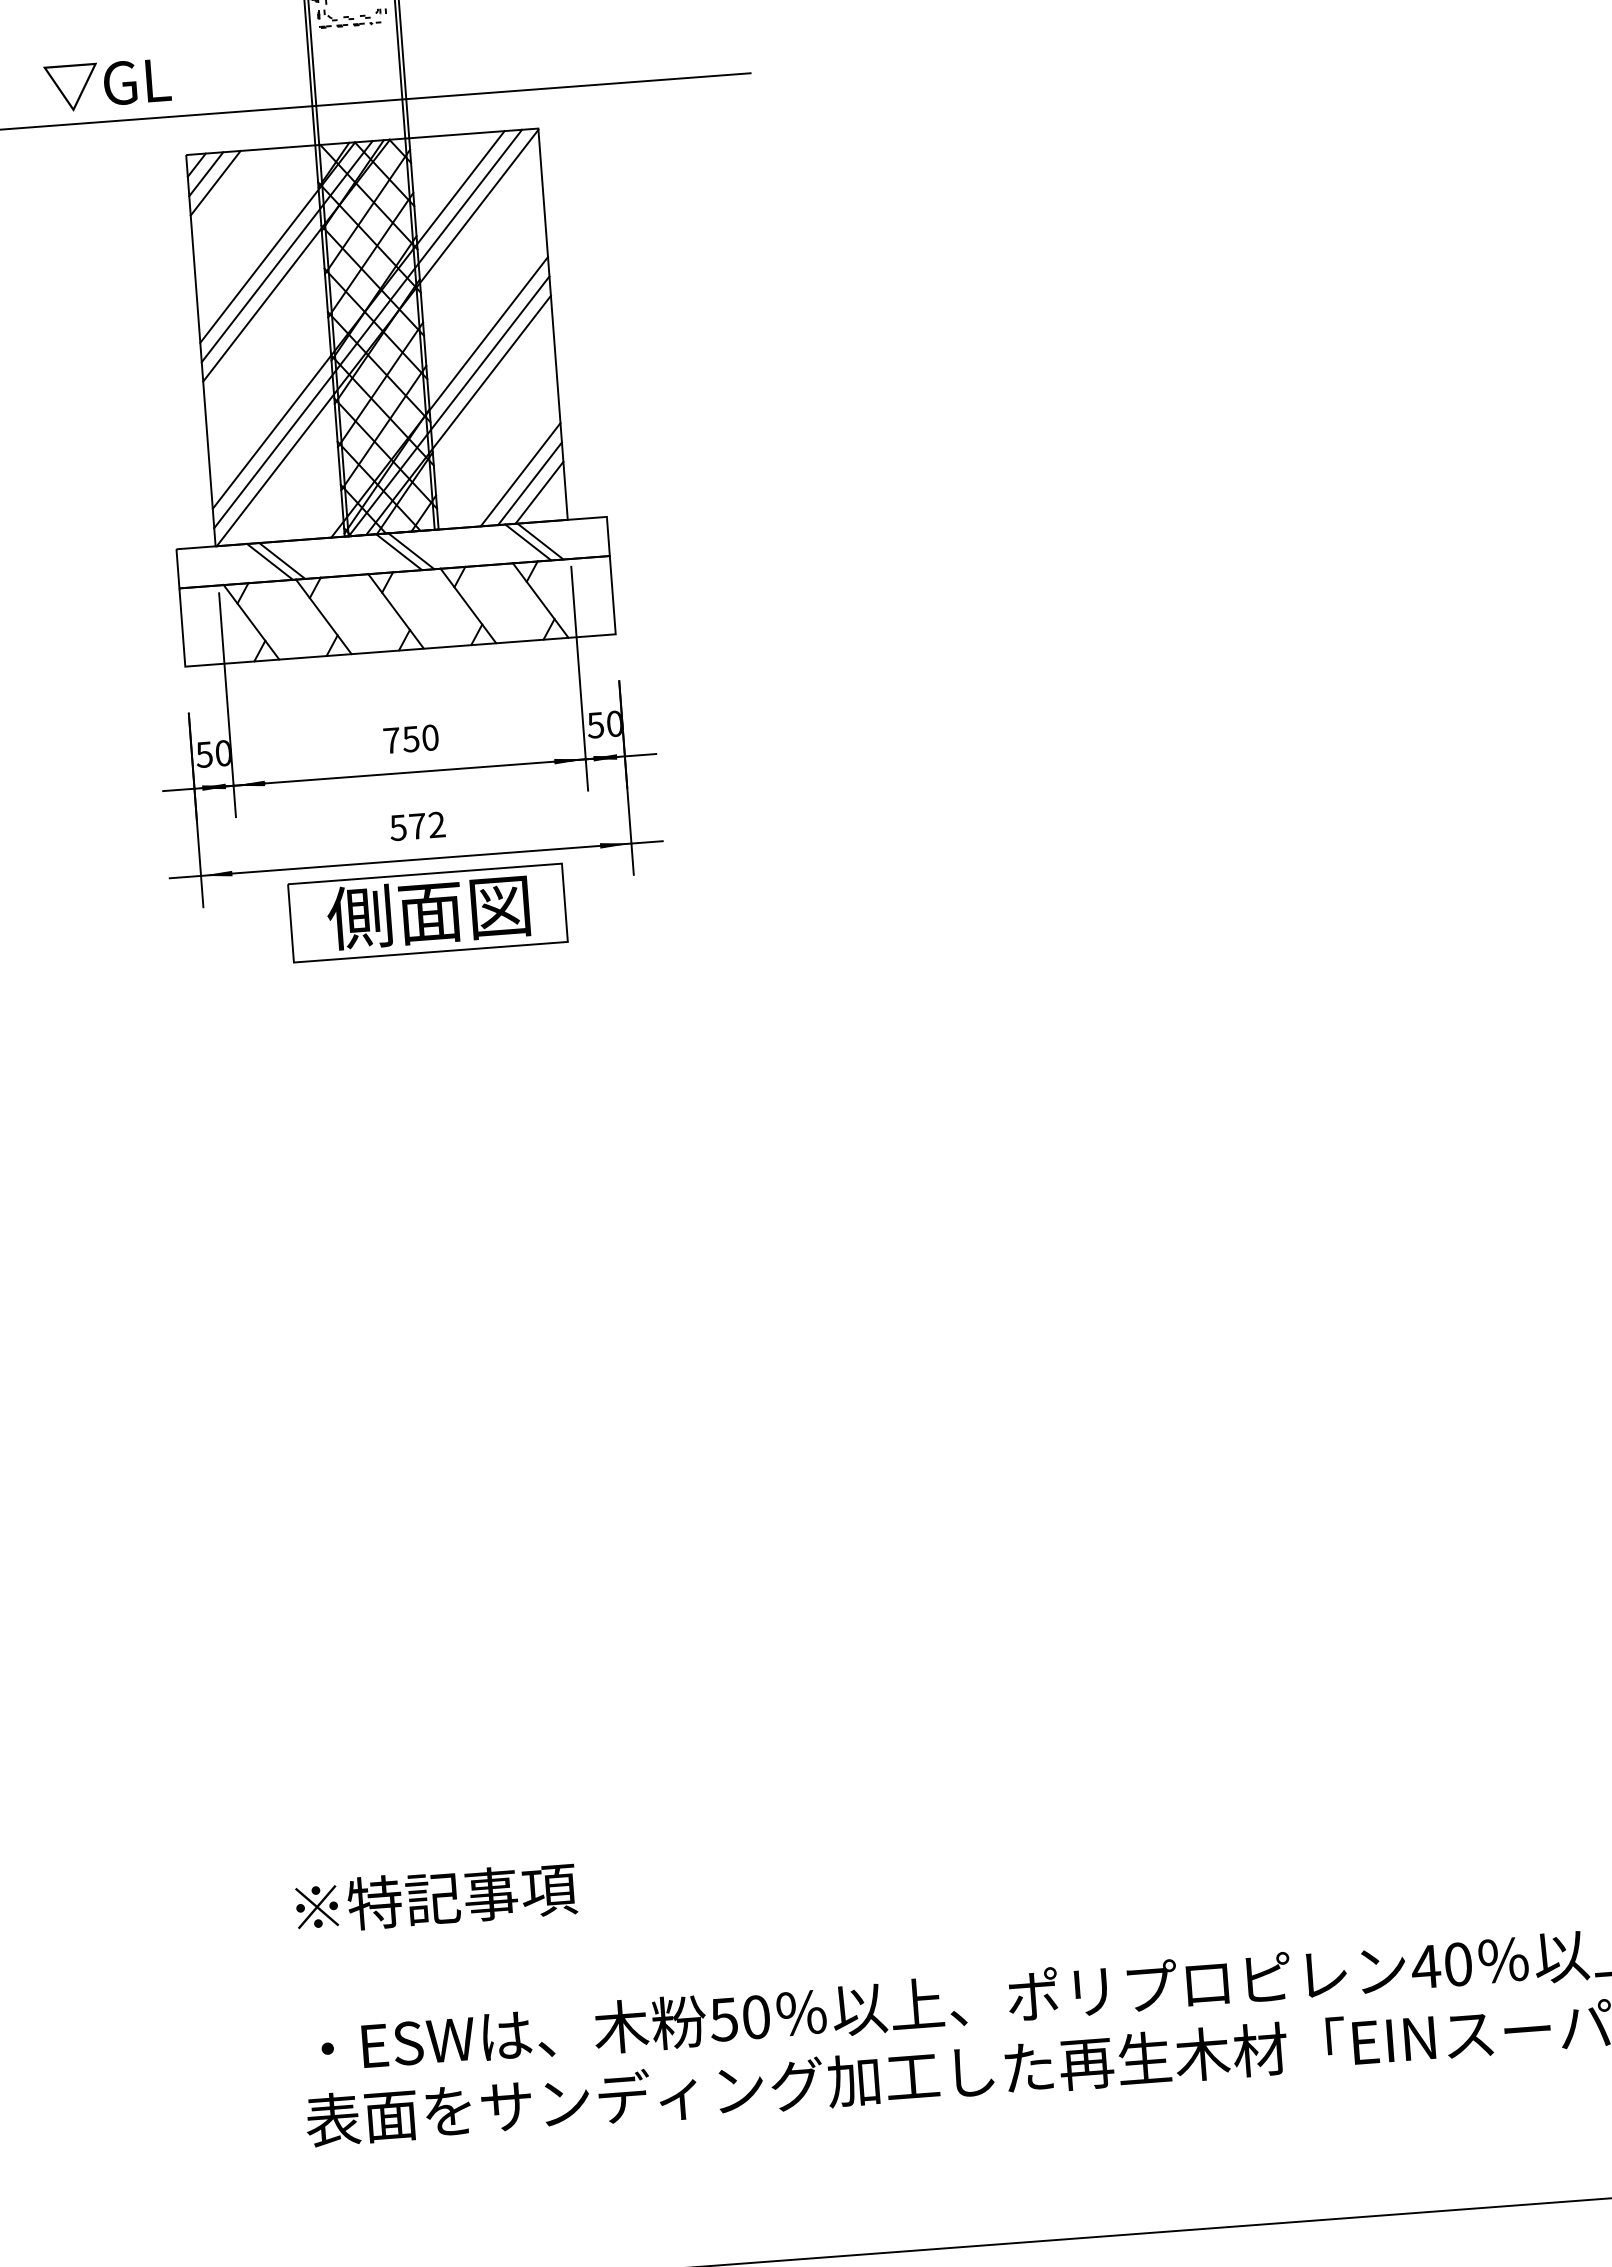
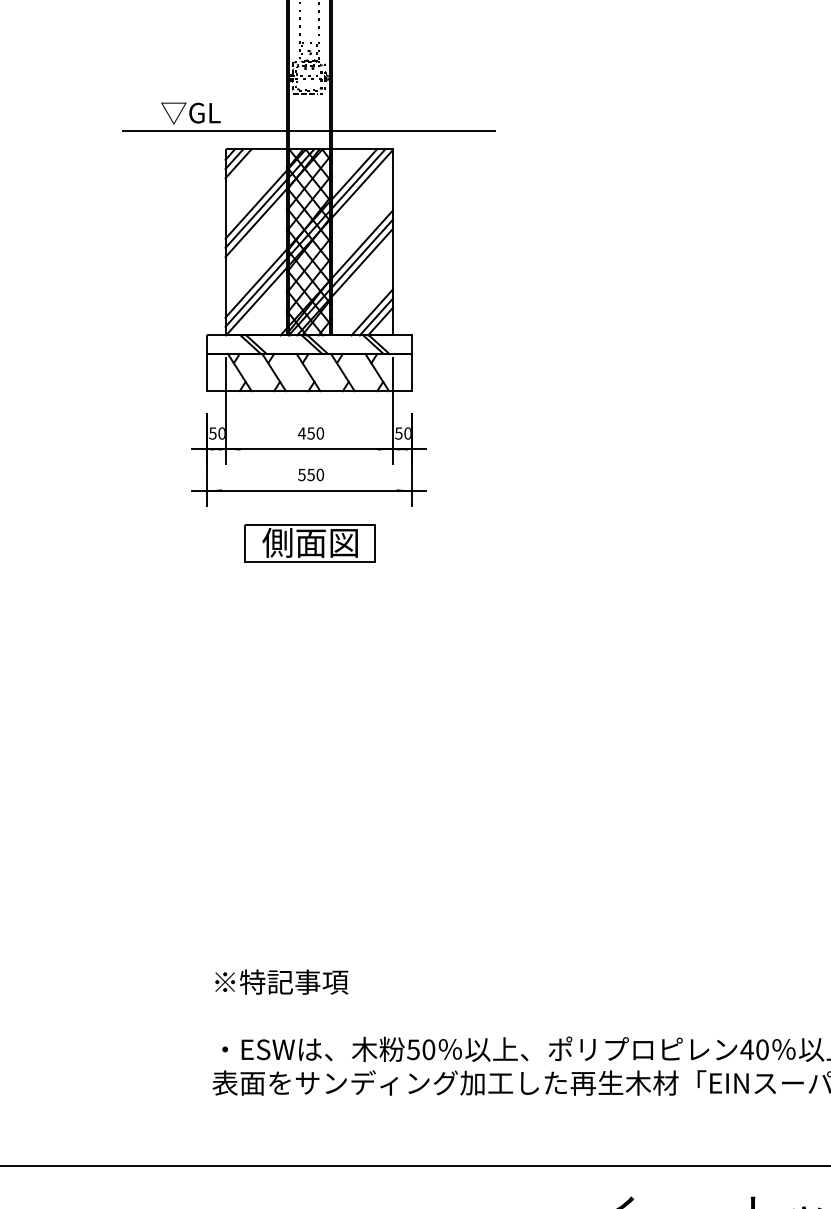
text: (390, 740) -> (301, 433), 750 -> 450
text: (426, 826) -> (315, 475), 572 -> 550
part: (427, 913) -> (309, 543), moved

